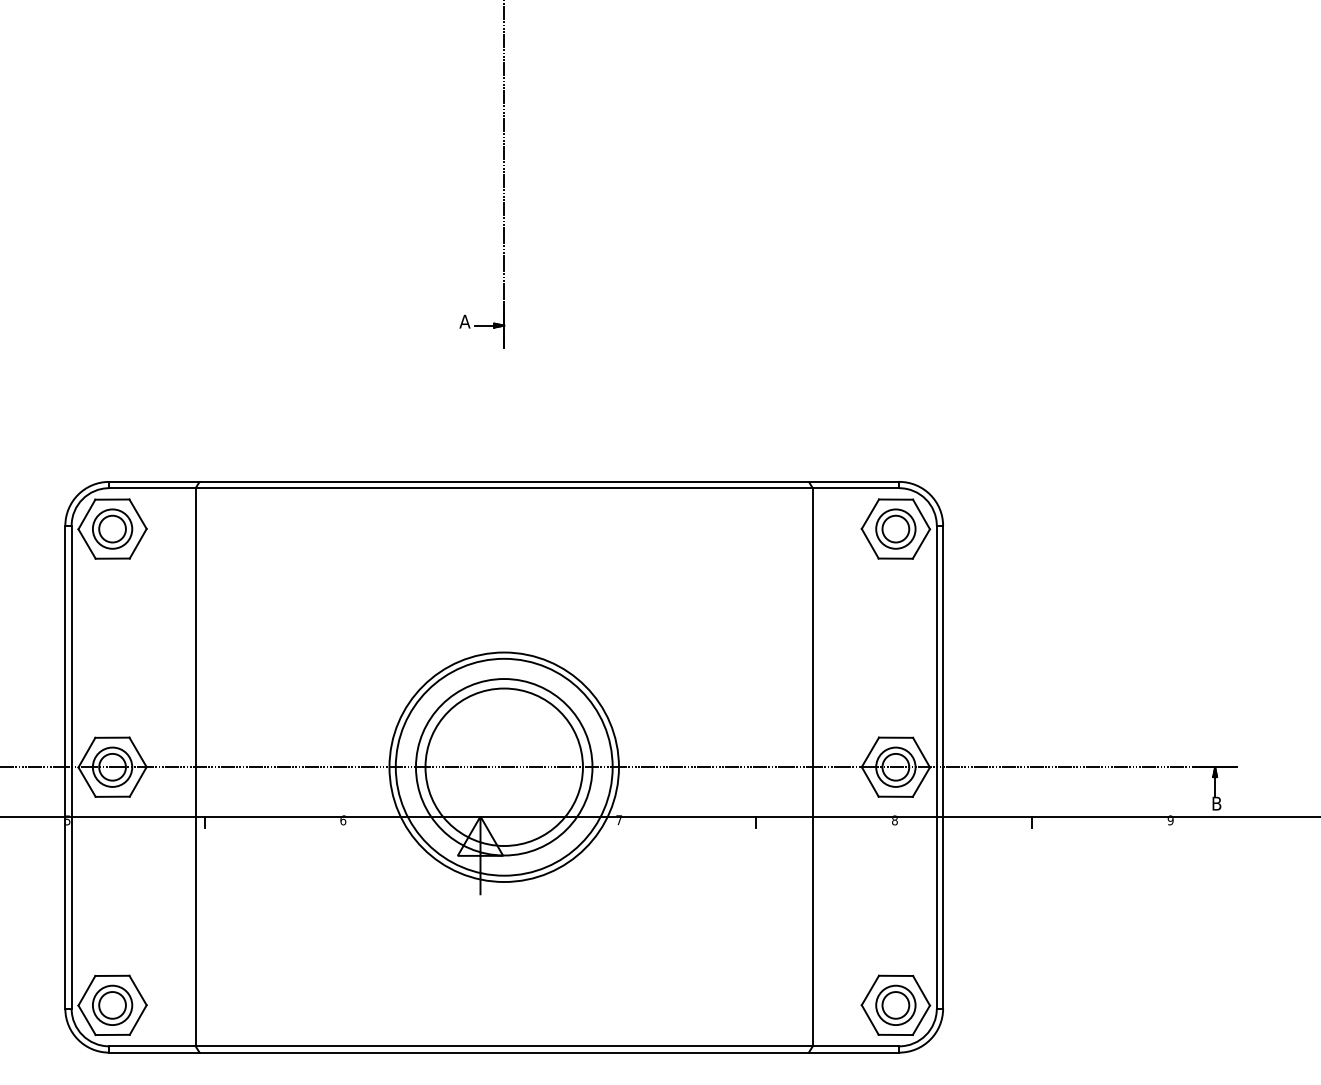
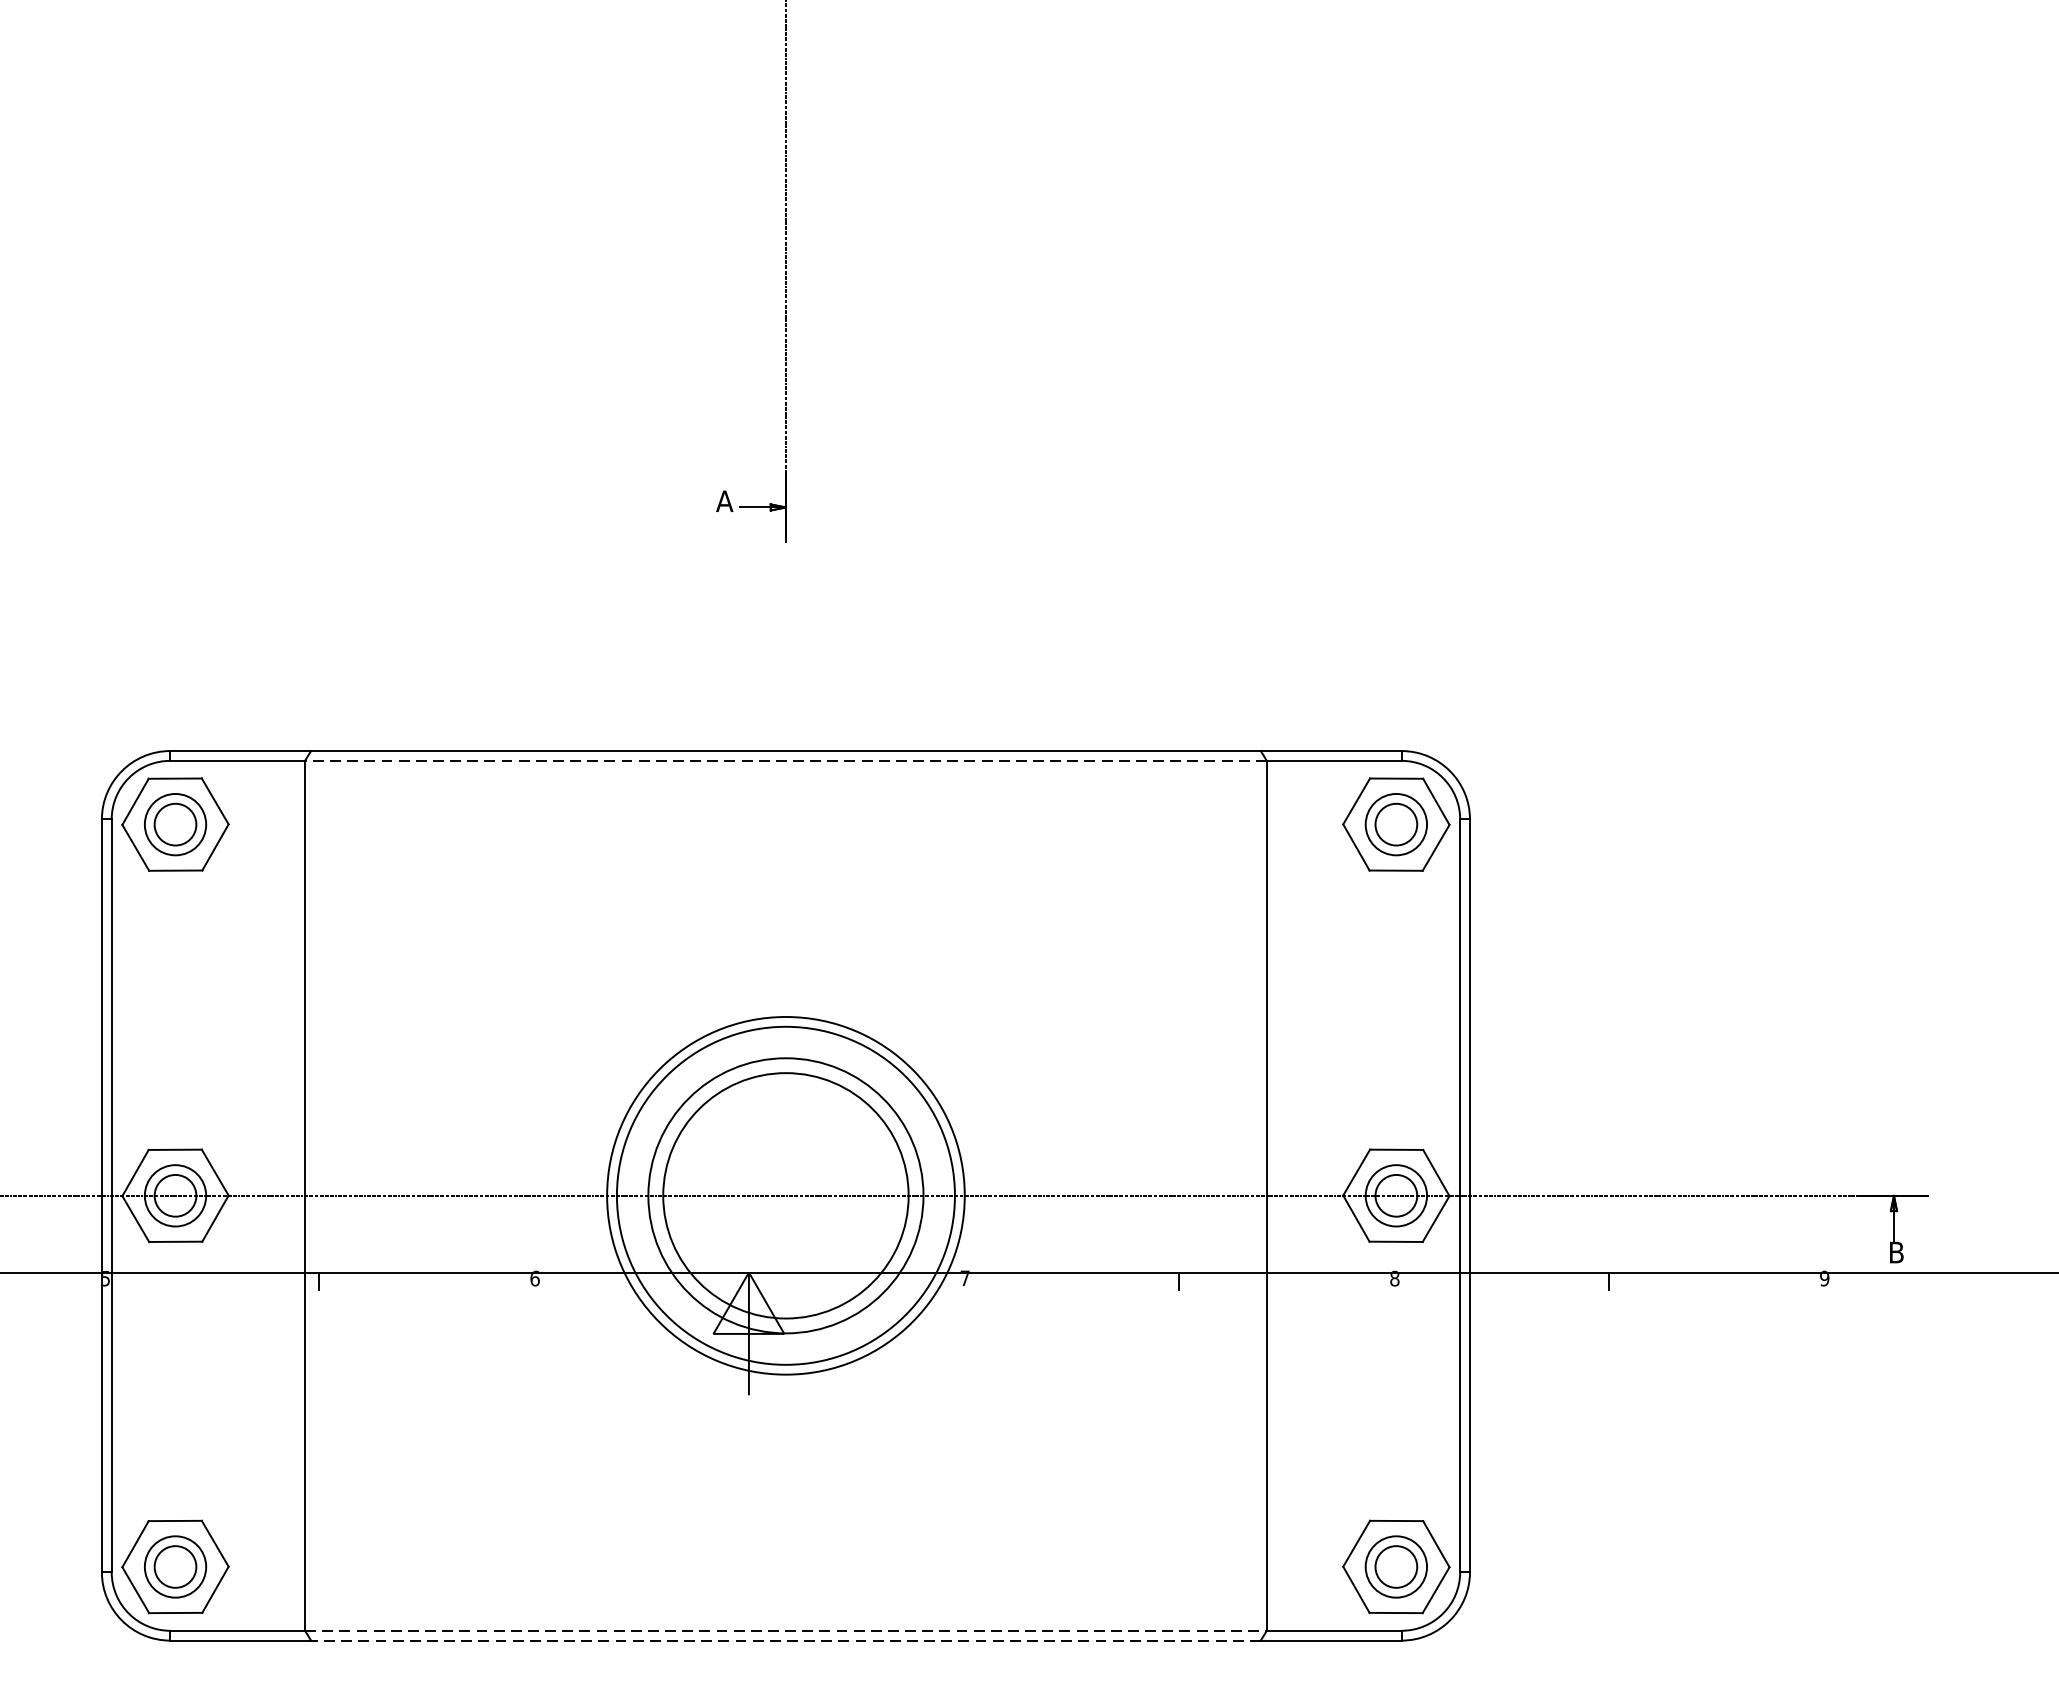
line: (504, 488) -> (786, 761), solid -> dashed
line: (504, 1046) -> (786, 1631), solid -> dashed
line: (504, 1052) -> (786, 1640), solid -> dashed

